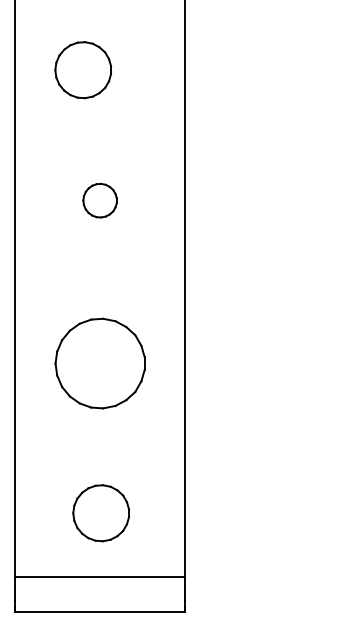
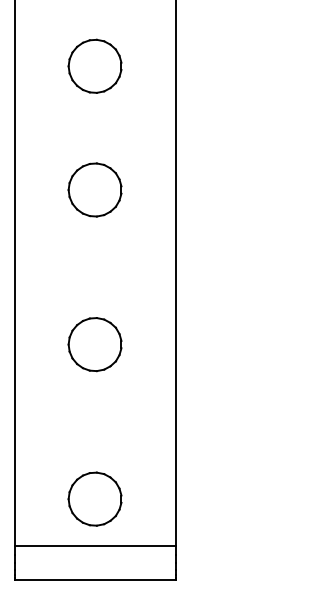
part: (82, 69) -> (94, 65), moved
part: (99, 200) -> (94, 189), size x1.67
part: (99, 363) -> (94, 344), size x0.62
part: (100, 512) -> (94, 498), moved

